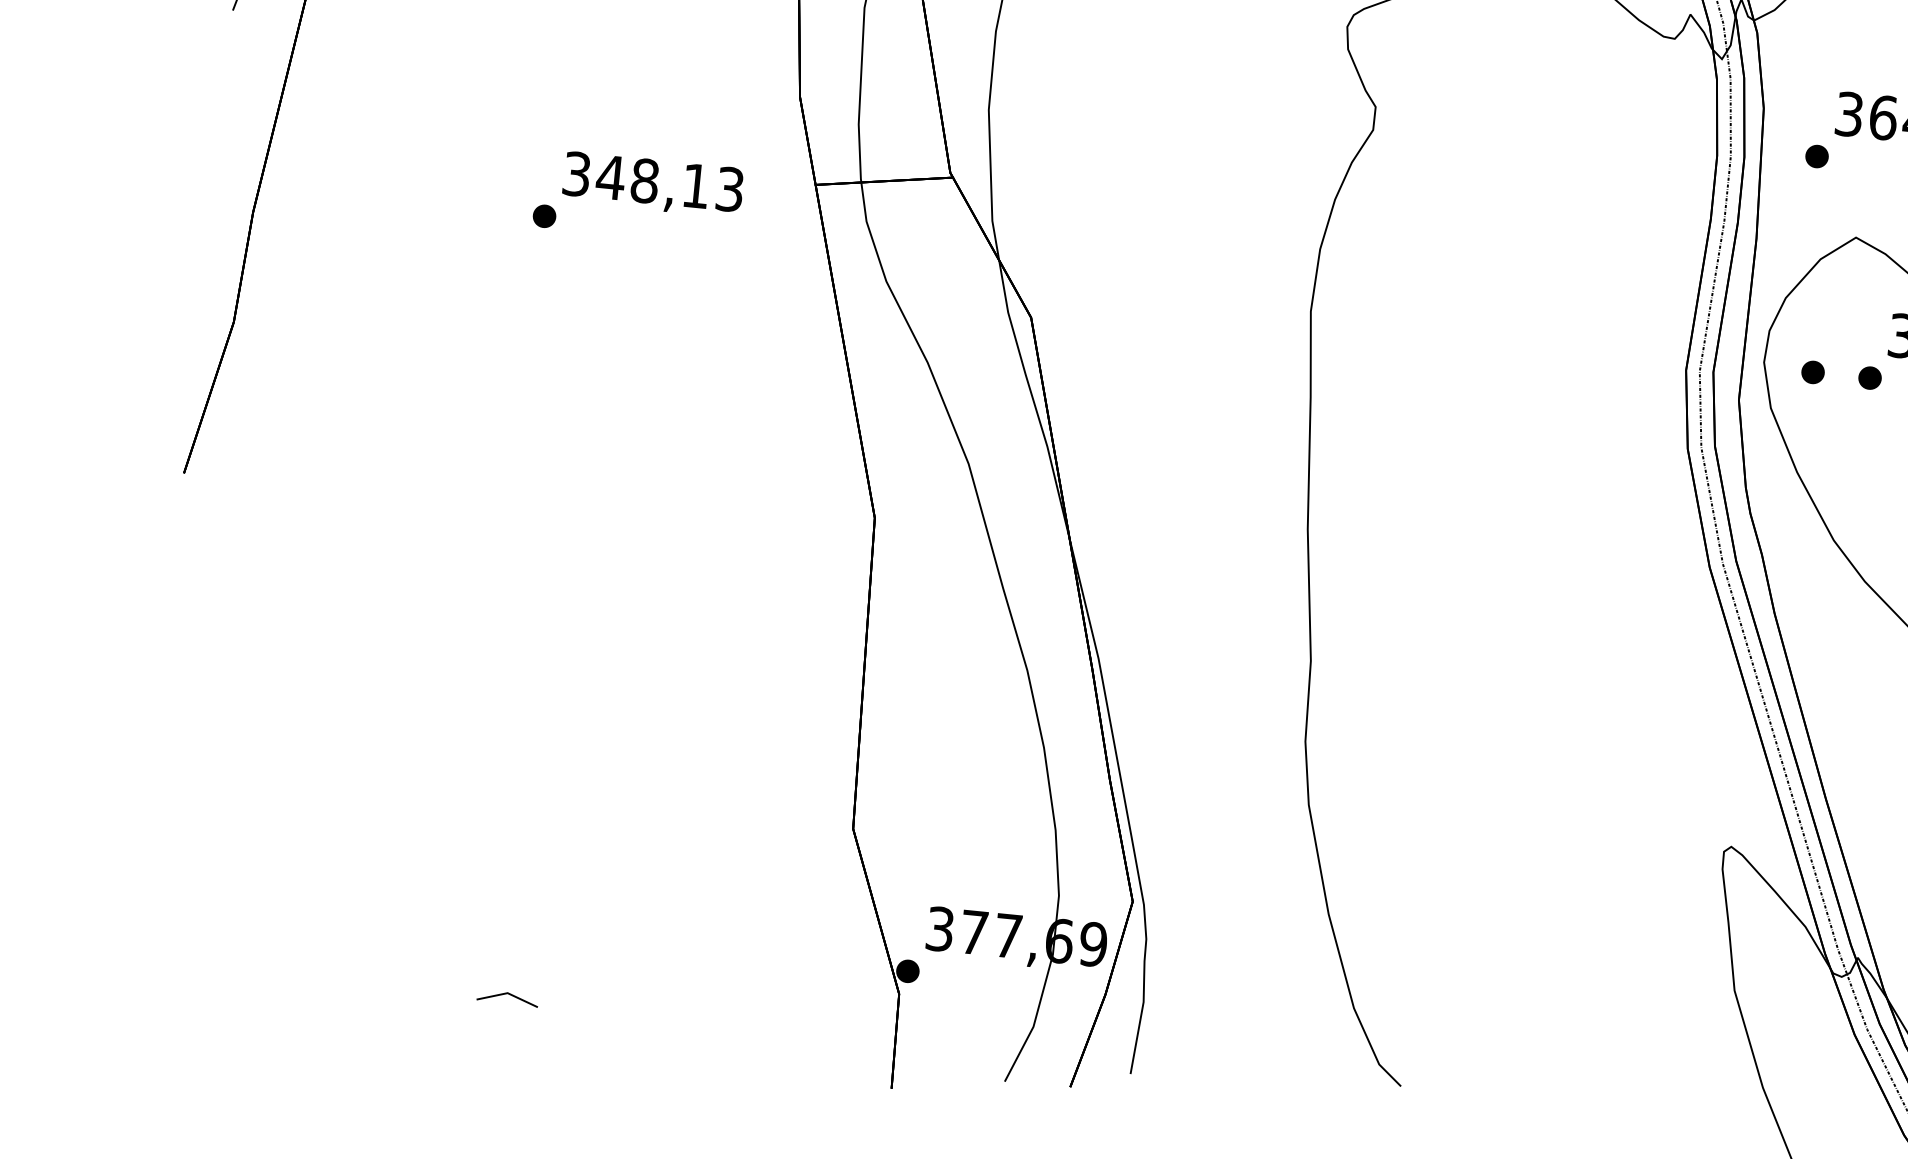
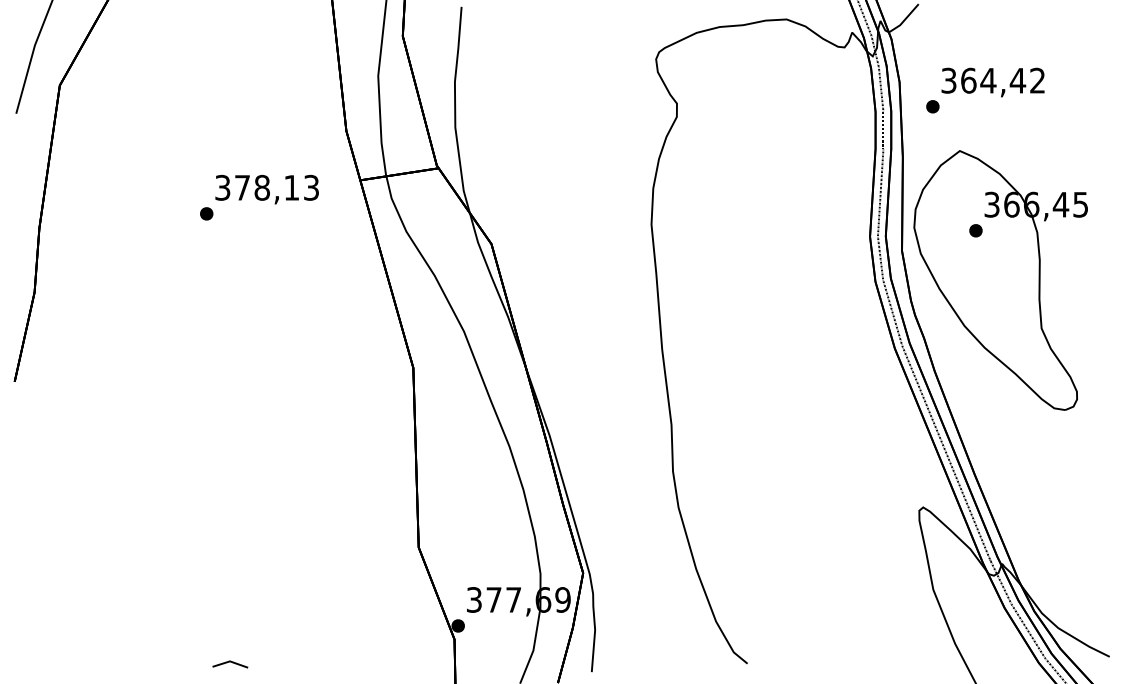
text: (610, 176) -> (242, 187), 348,13 -> 378,13
part: (1812, 371) -> (942, 230), removed

